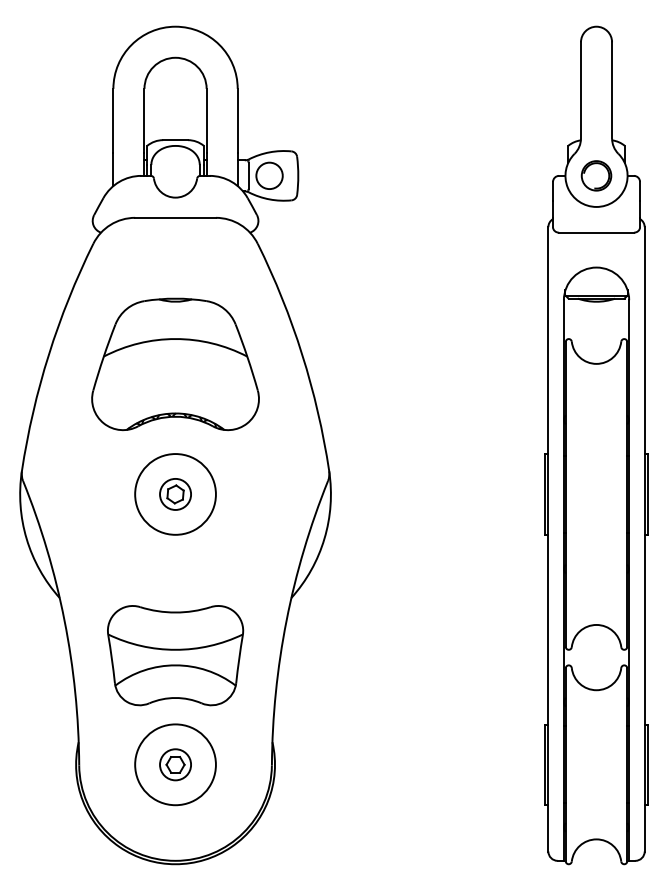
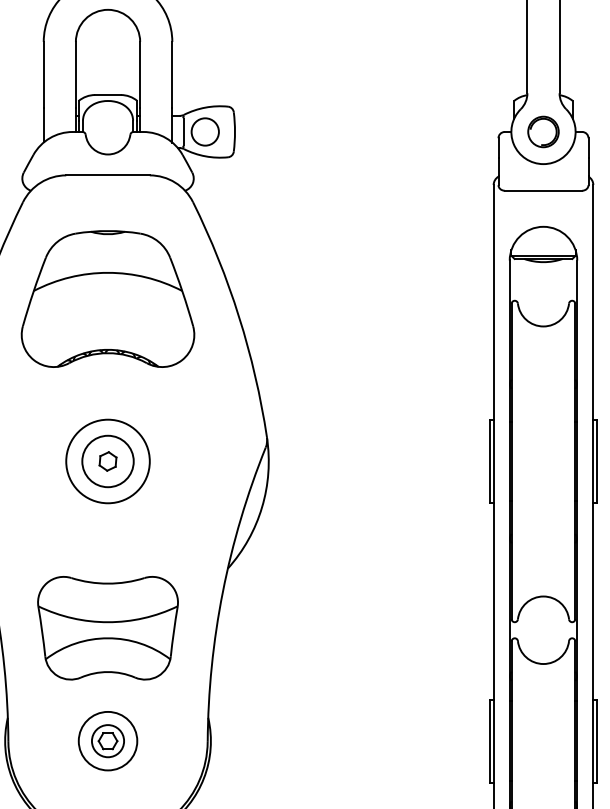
part: (175, 364) -> (107, 299), moved
circle: (175, 493) -> (107, 460), size x1.6
circle: (175, 764) -> (107, 740), size x0.7

